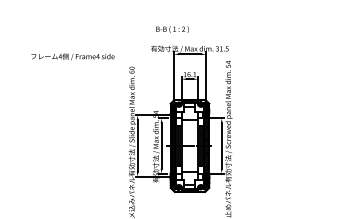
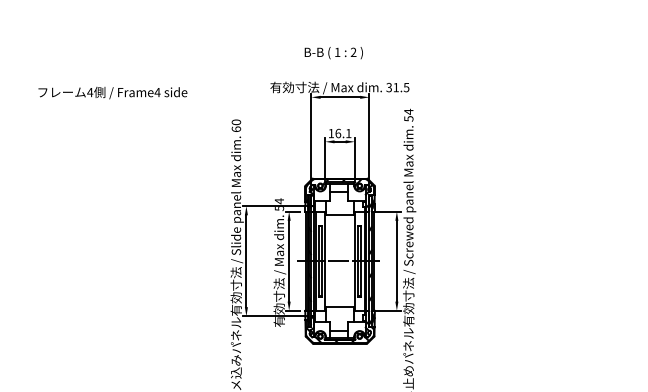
text: (172, 29) -> (333, 52), moved
text: (72, 56) -> (111, 92), moved

